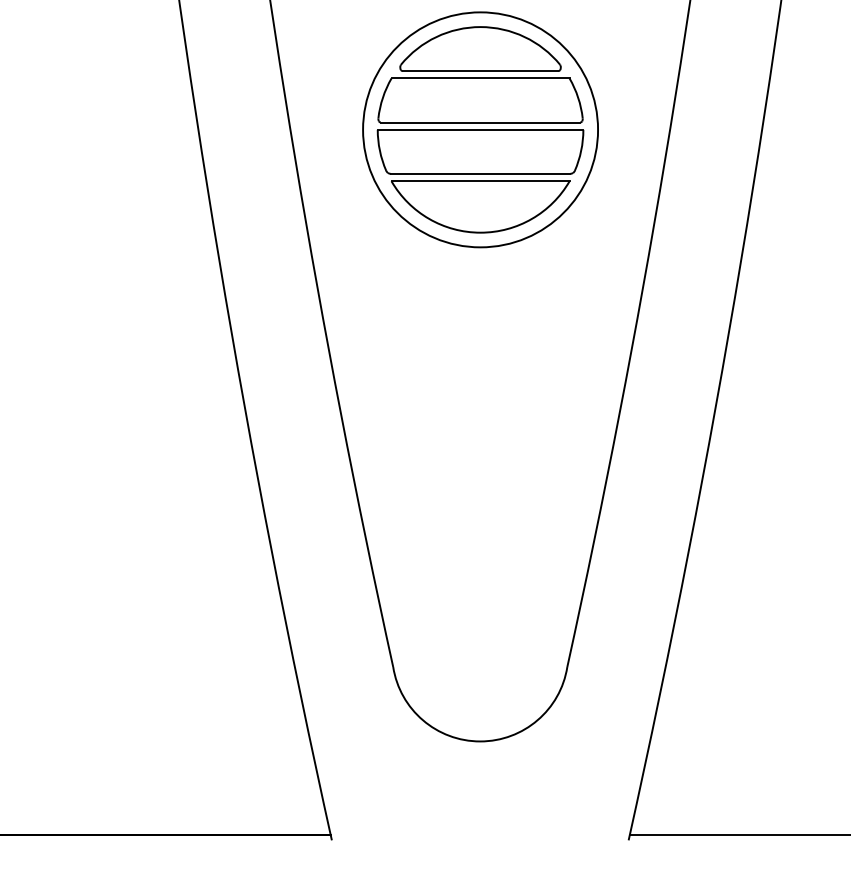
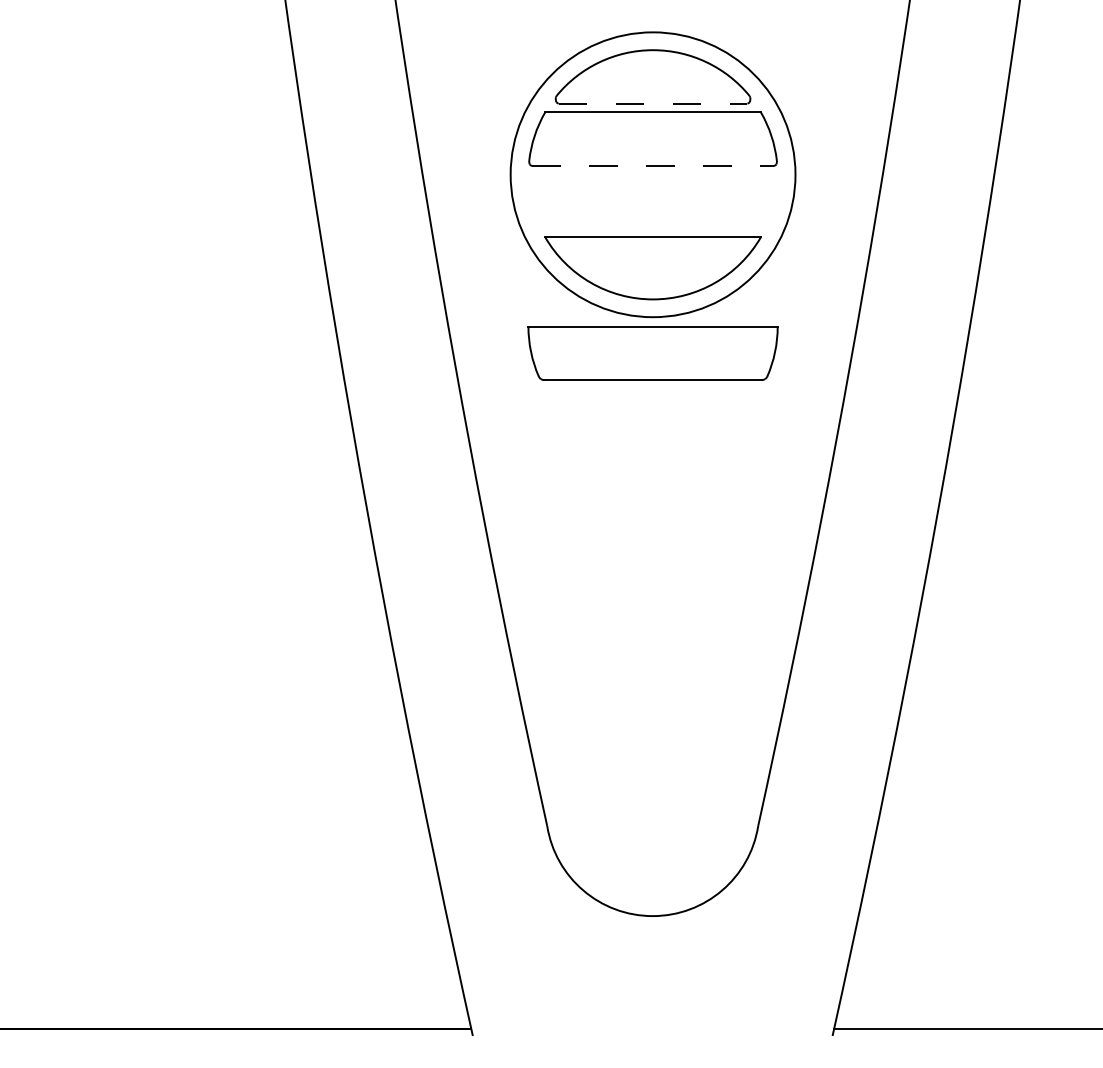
line: (480, 71) -> (653, 103), solid -> dashed
line: (480, 122) -> (653, 165), solid -> dashed
part: (480, 151) -> (652, 353), moved

